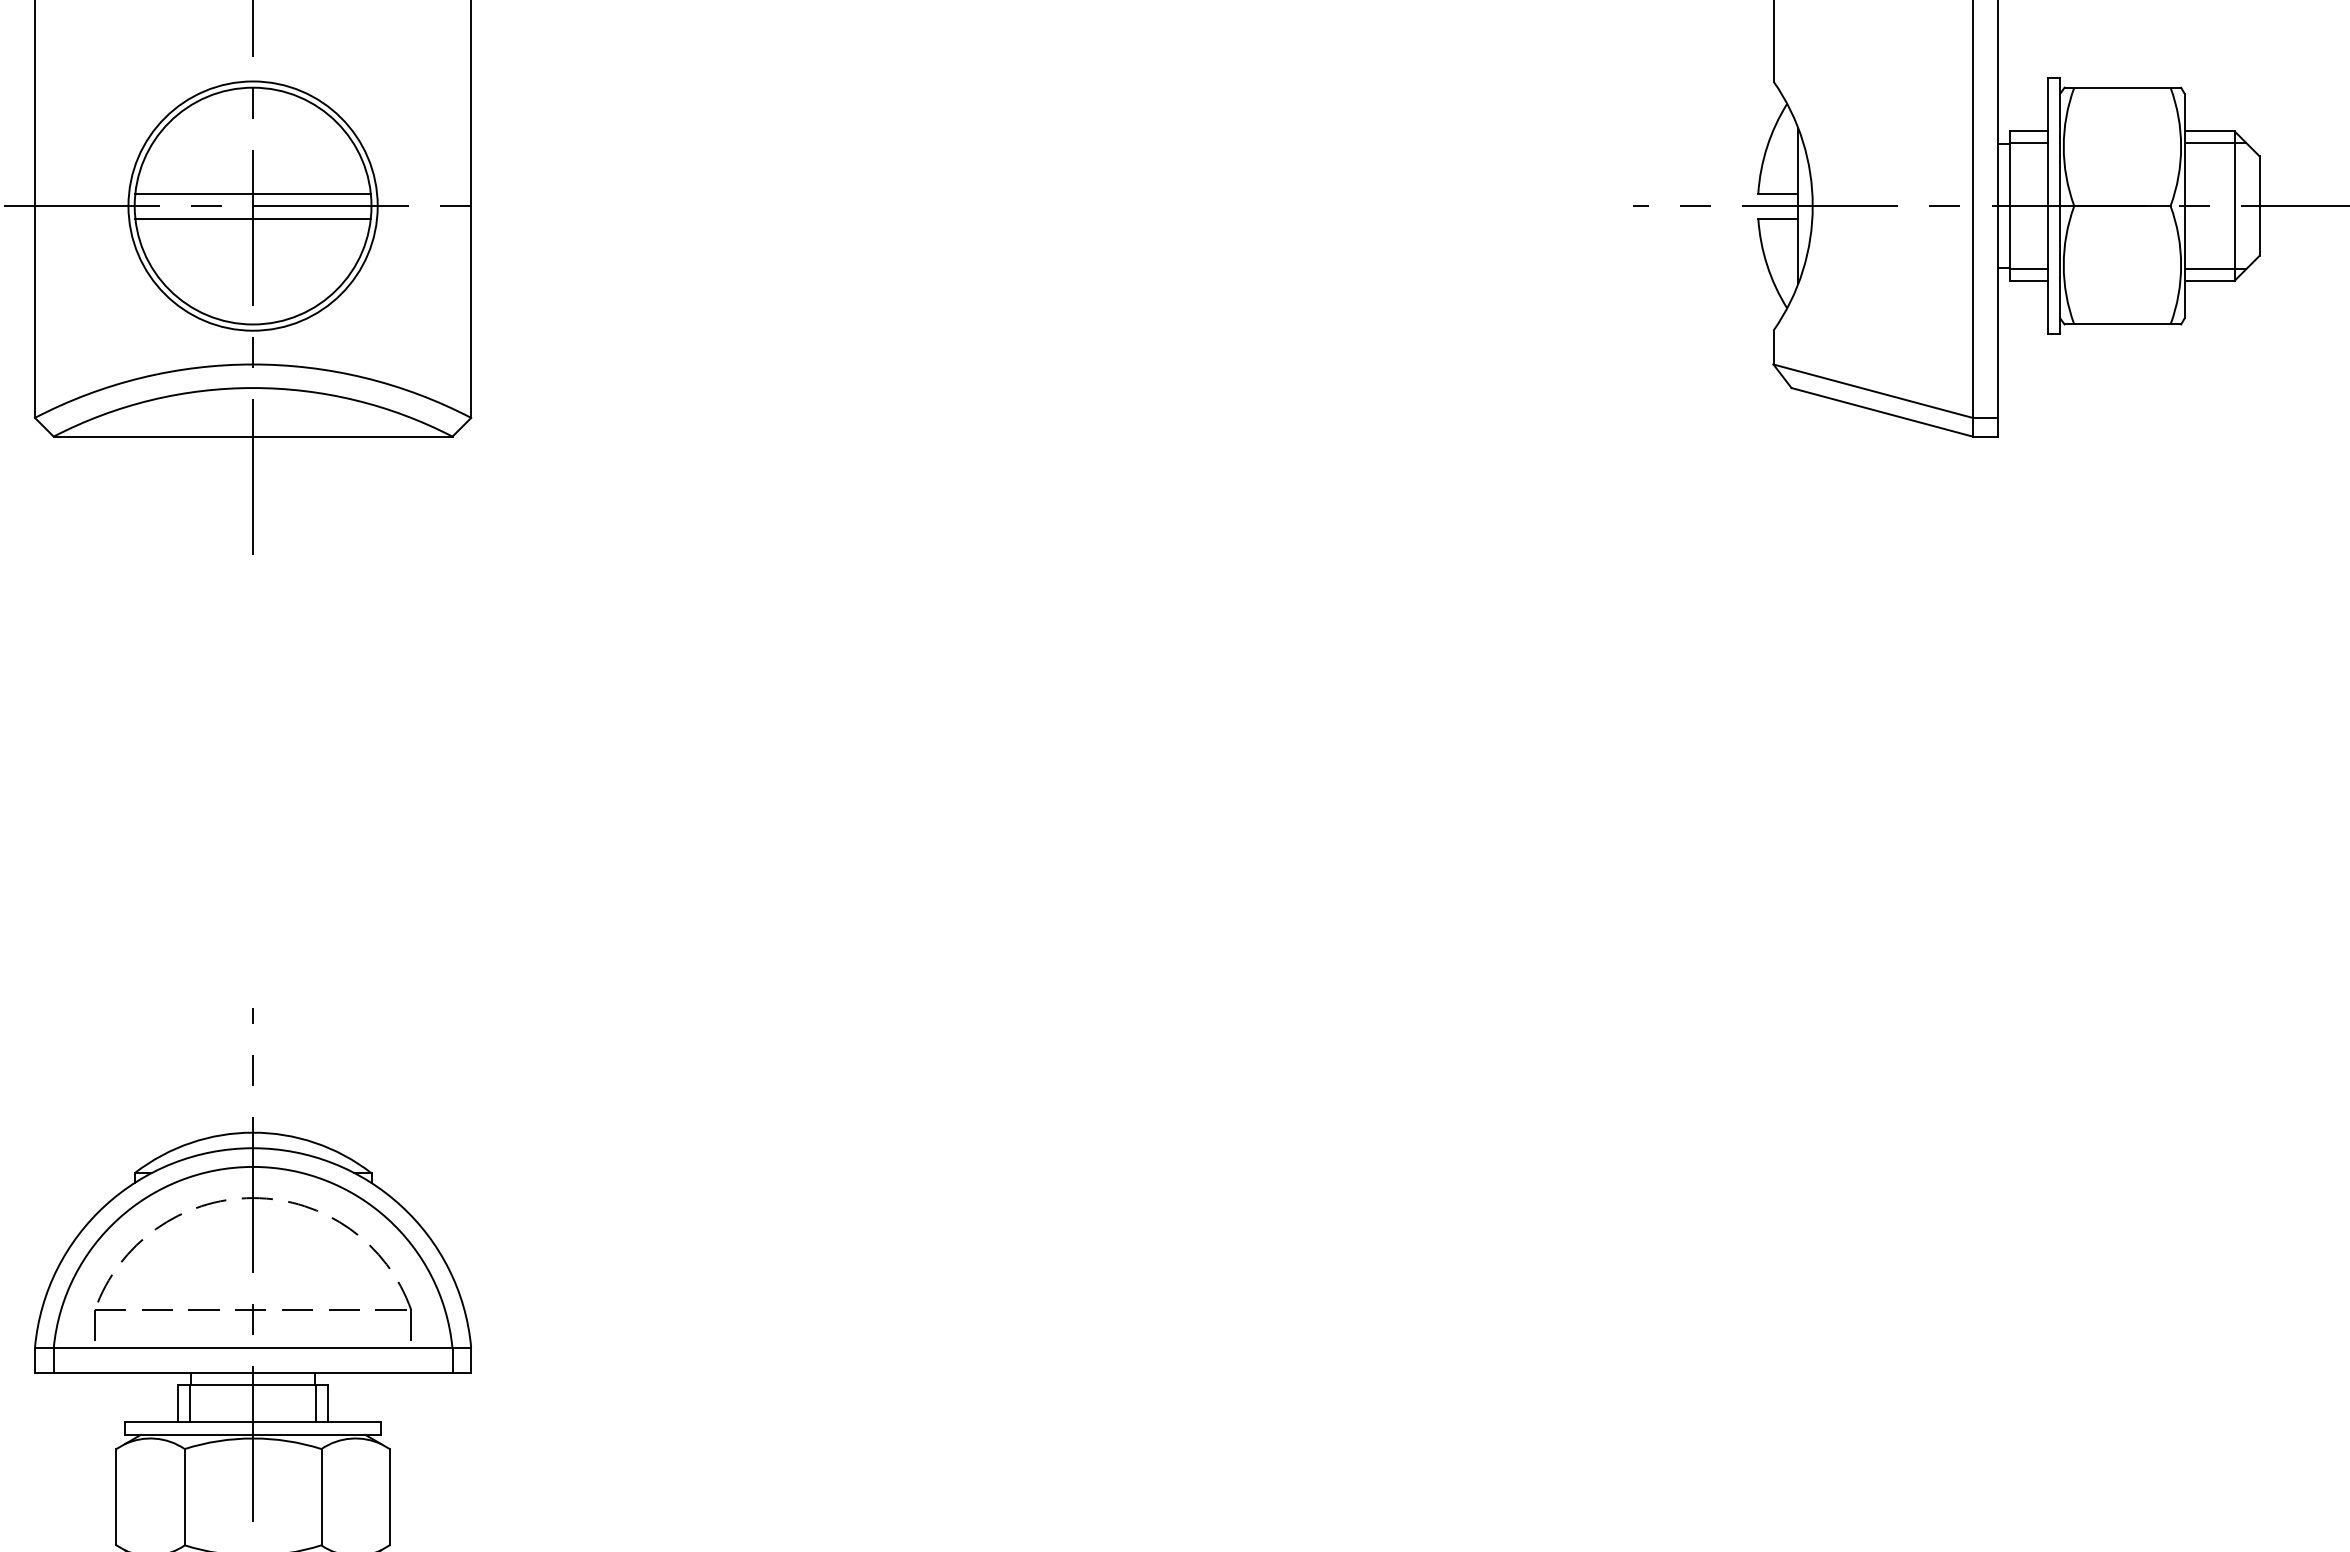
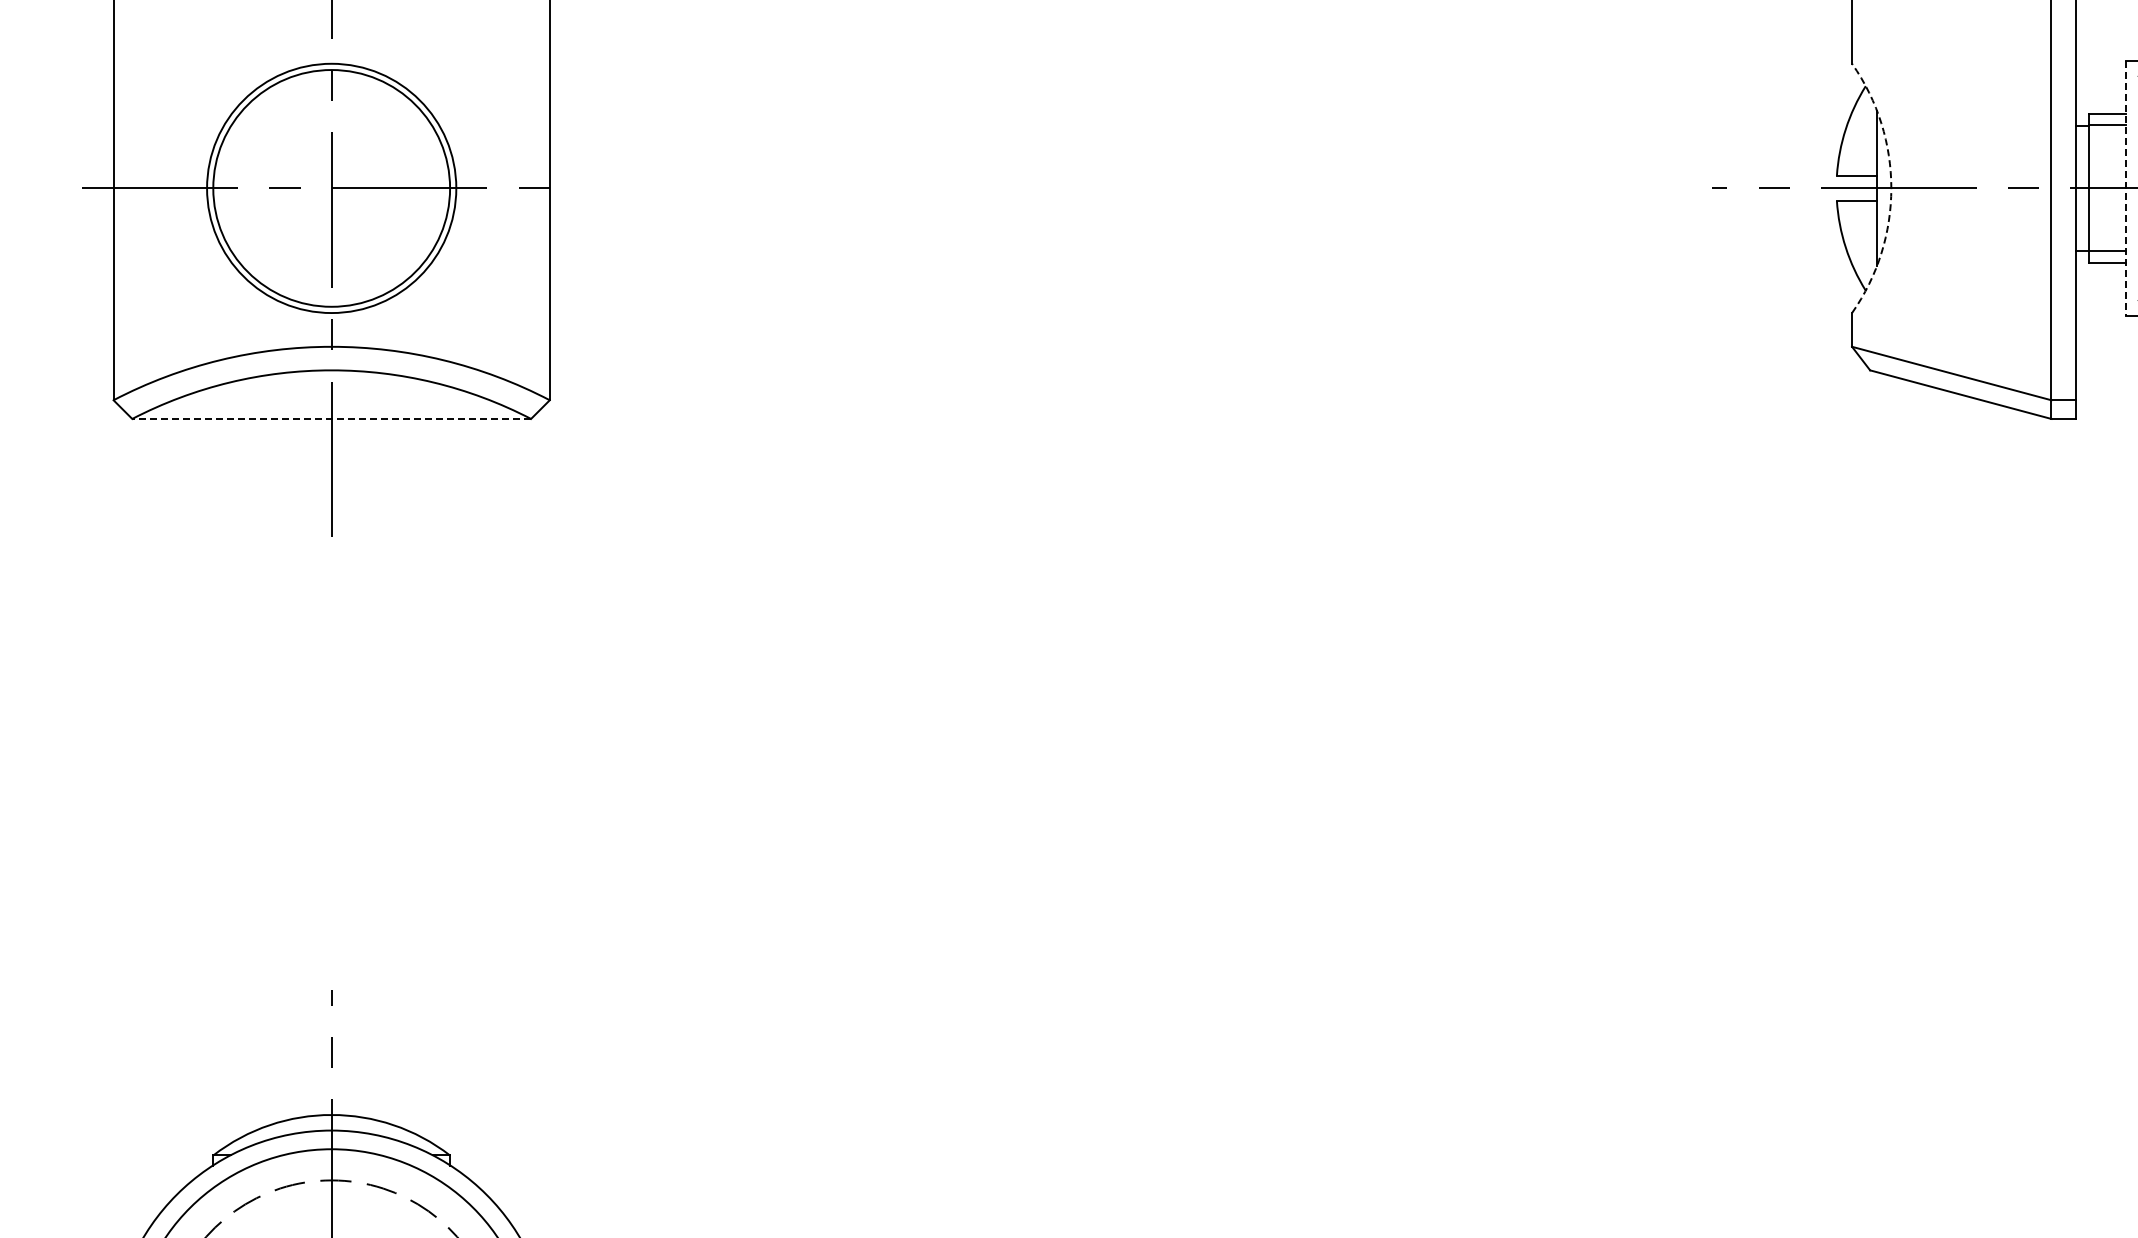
line: (252, 193) -> (331, 175), removed
arc: (1812, 206) -> (1891, 188), solid -> dashed
line: (2047, 206) -> (2126, 188), solid -> dashed
line: (252, 218) -> (331, 200), removed
line: (252, 436) -> (331, 418), solid -> dashed

